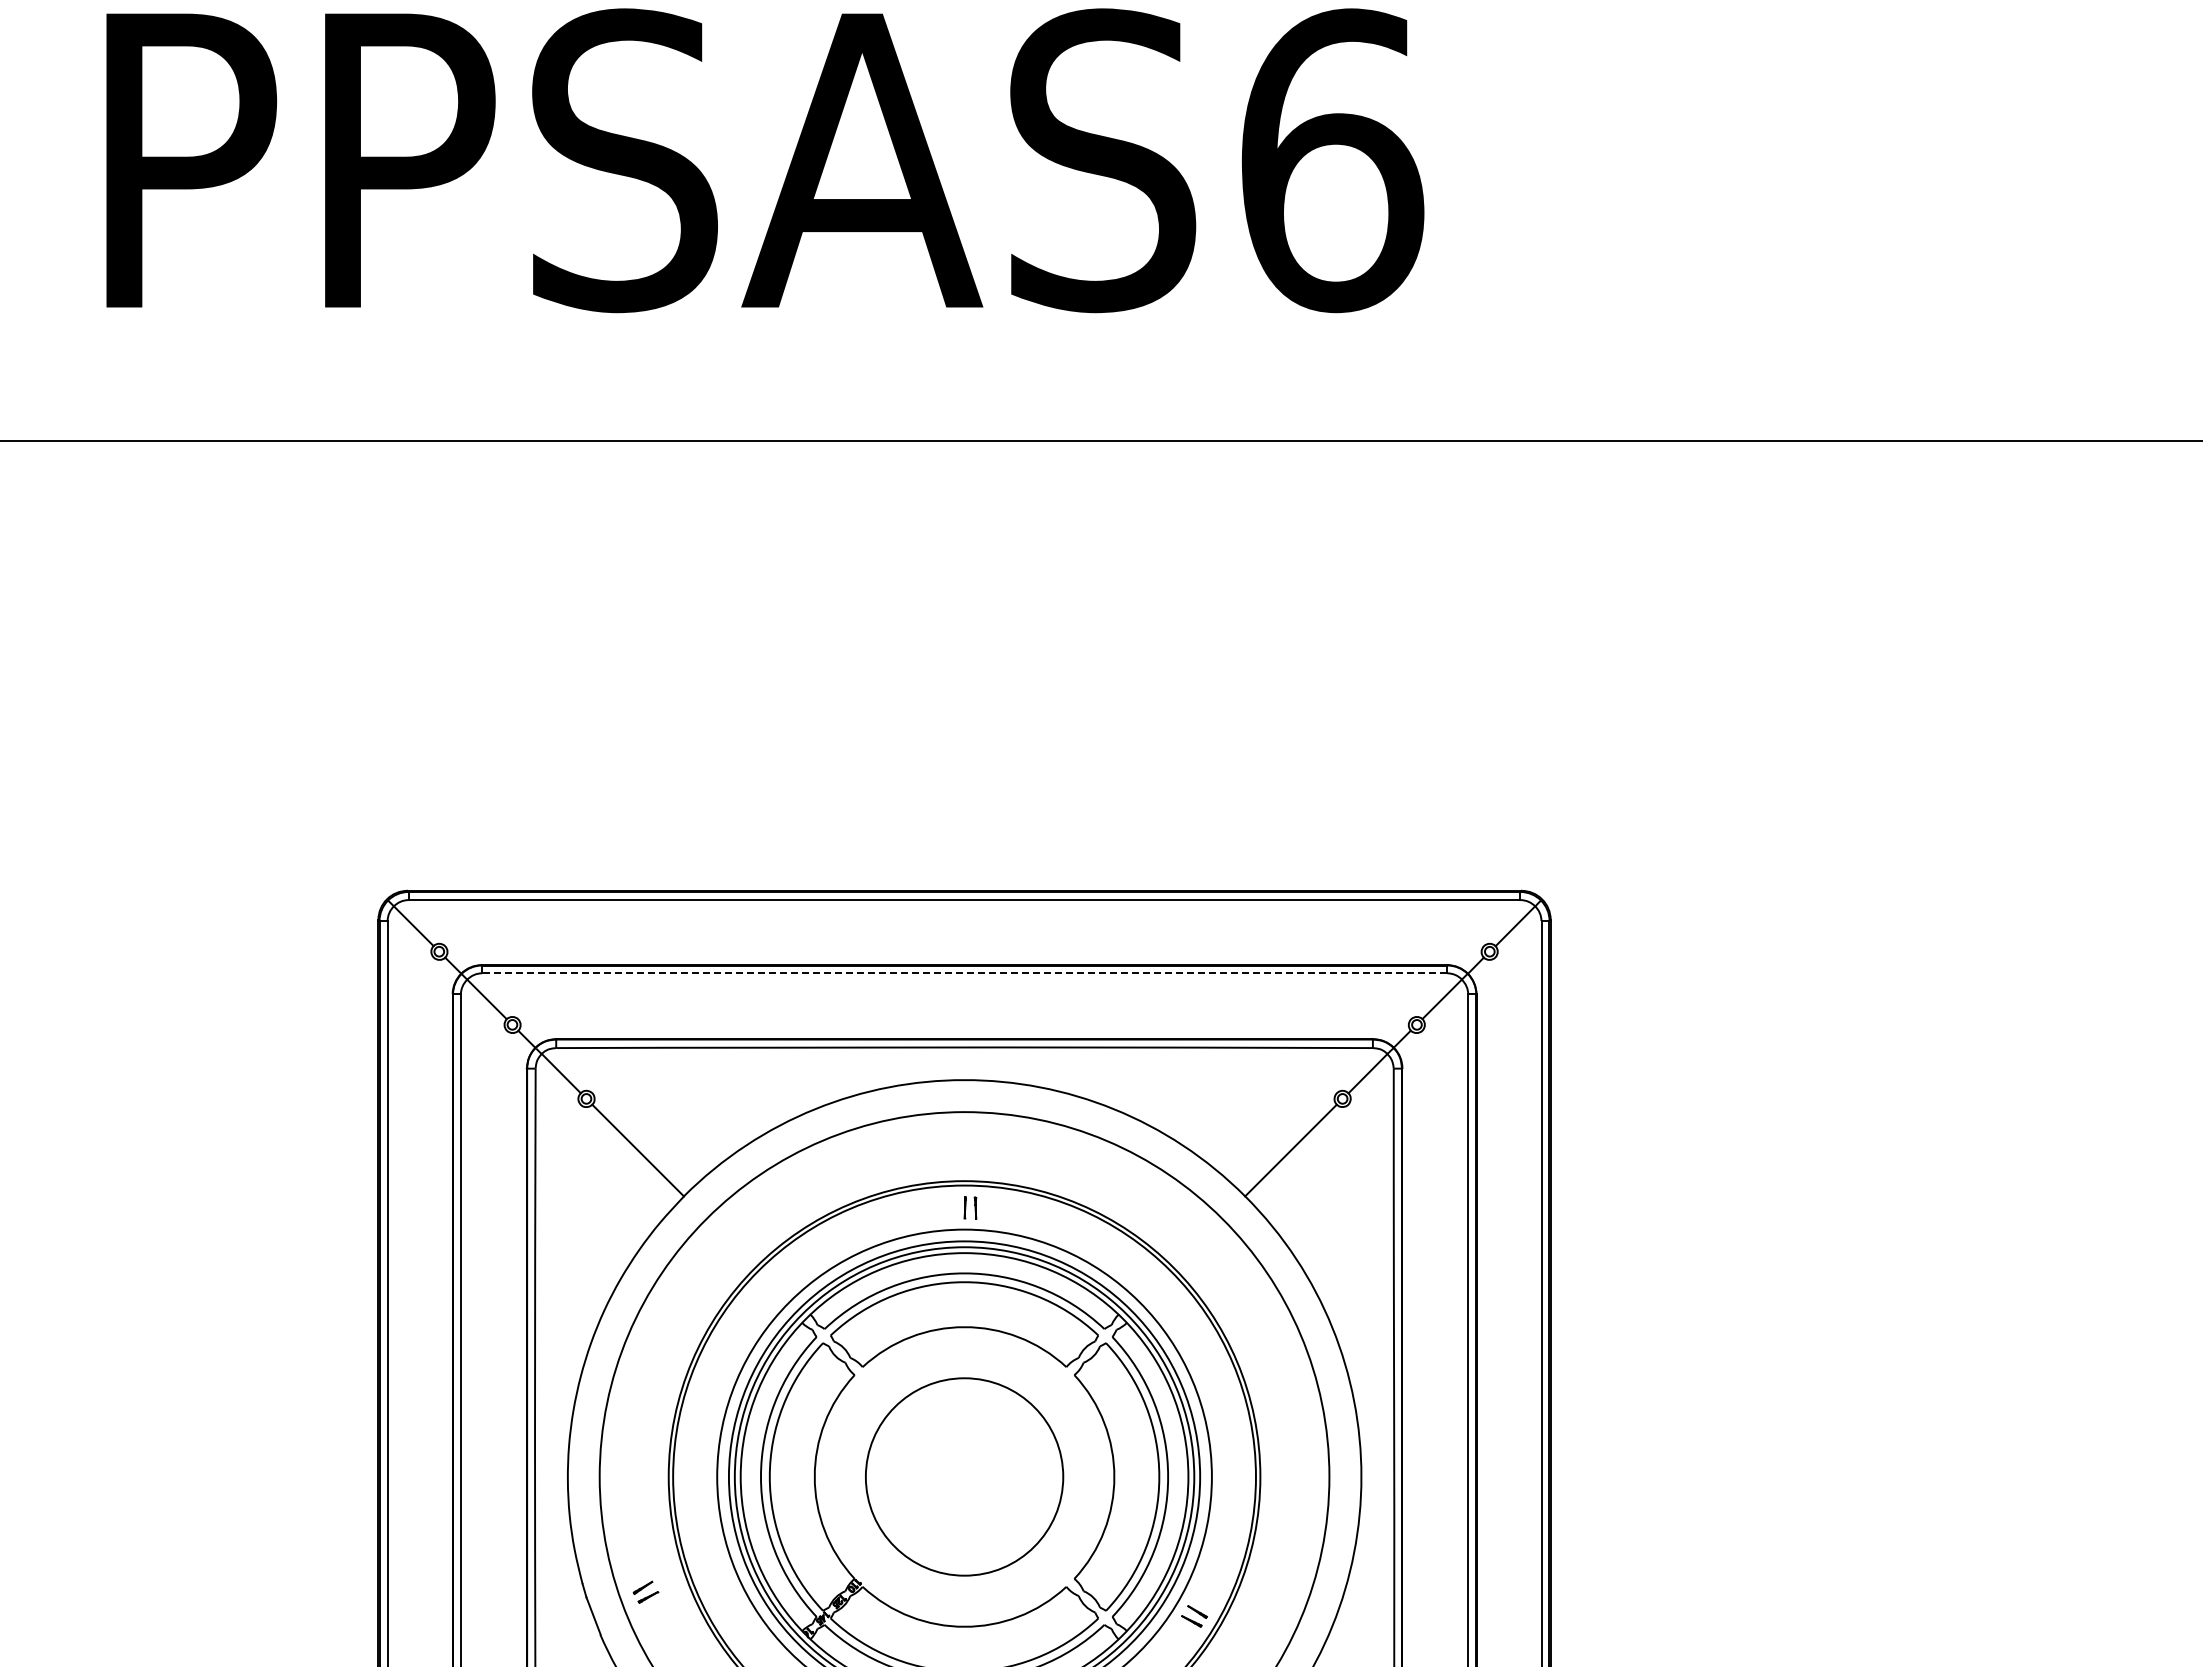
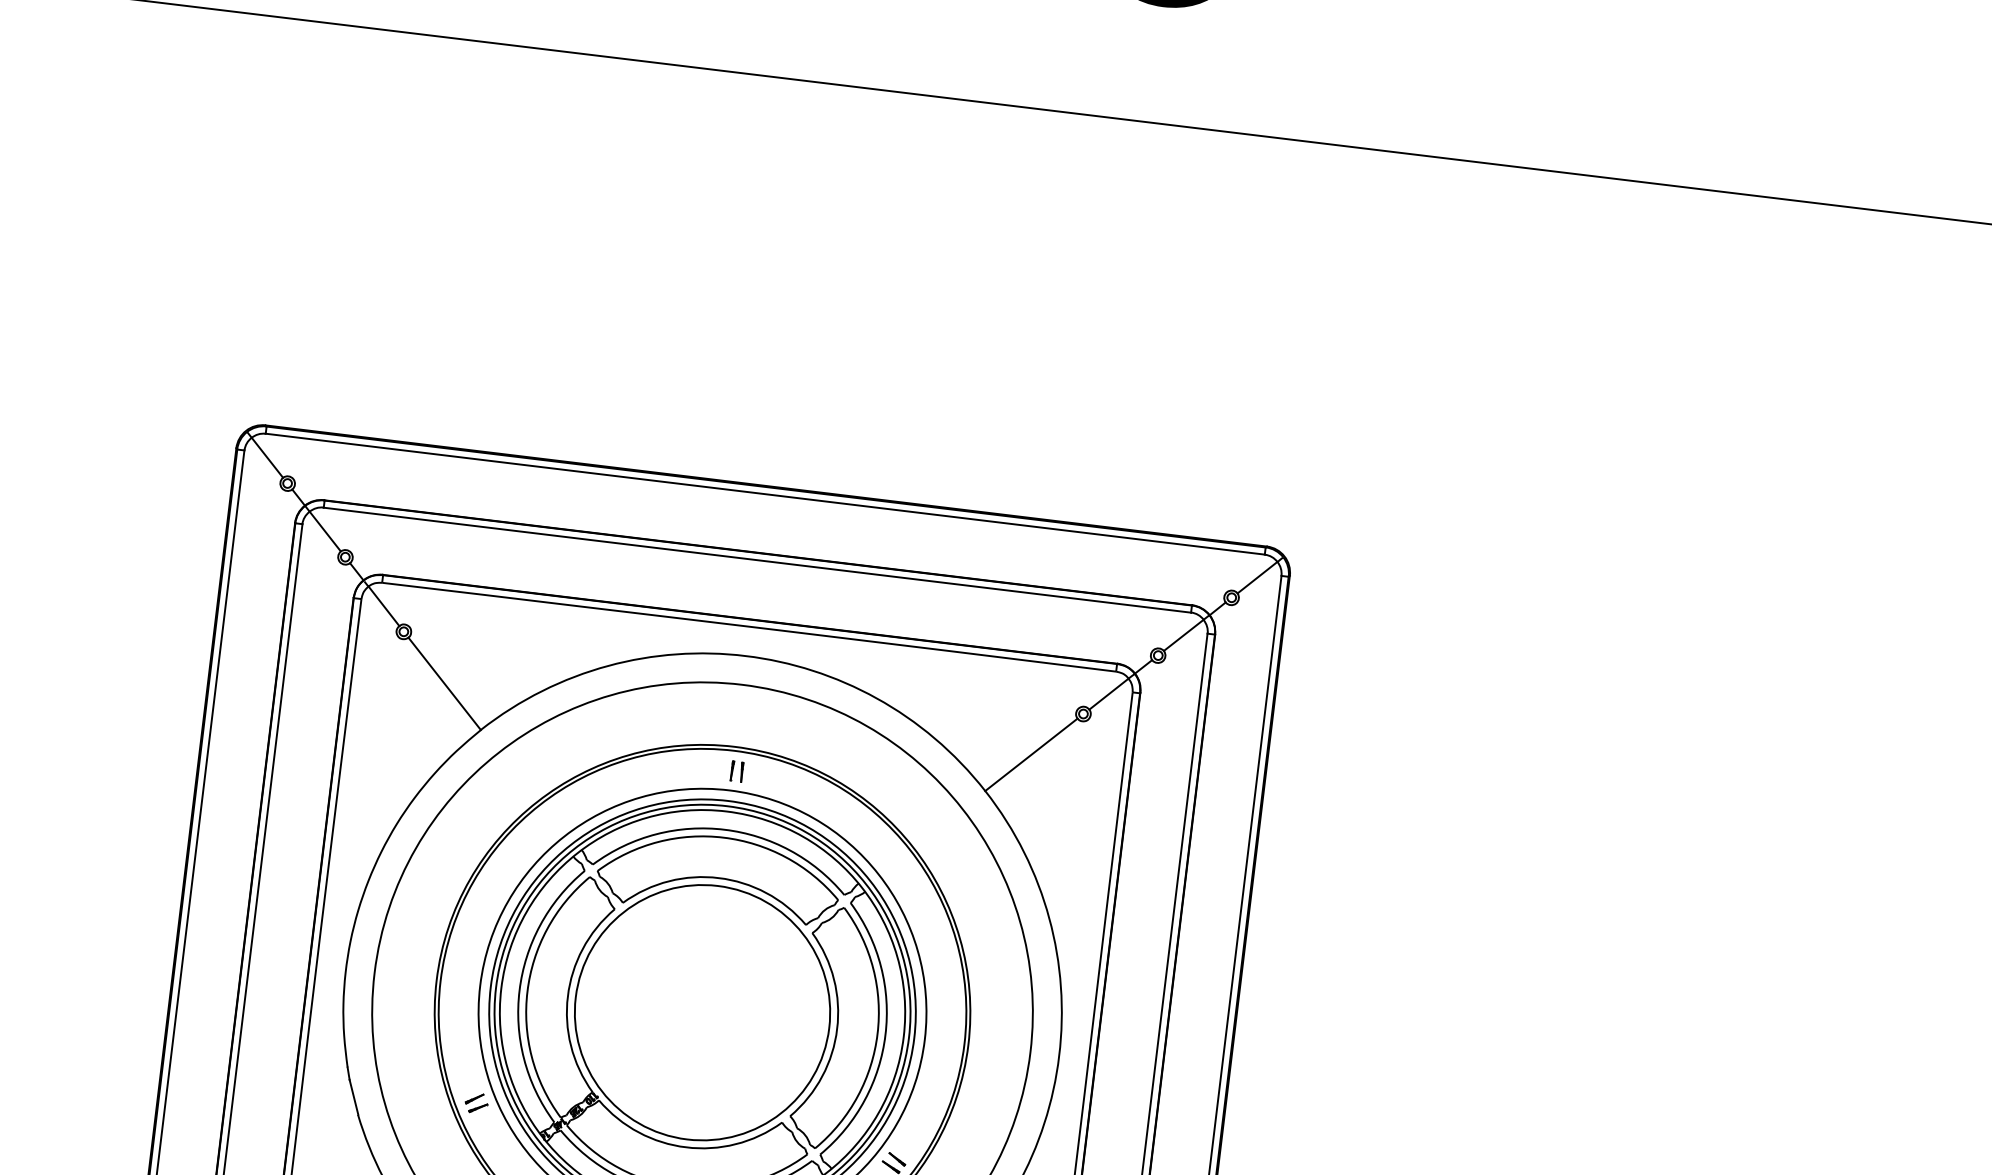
line: (964, 973) -> (757, 560), dashed -> solid
circle: (964, 1476) -> (702, 1012), size x1.43
part: (645, 1591) -> (476, 1102), moved

